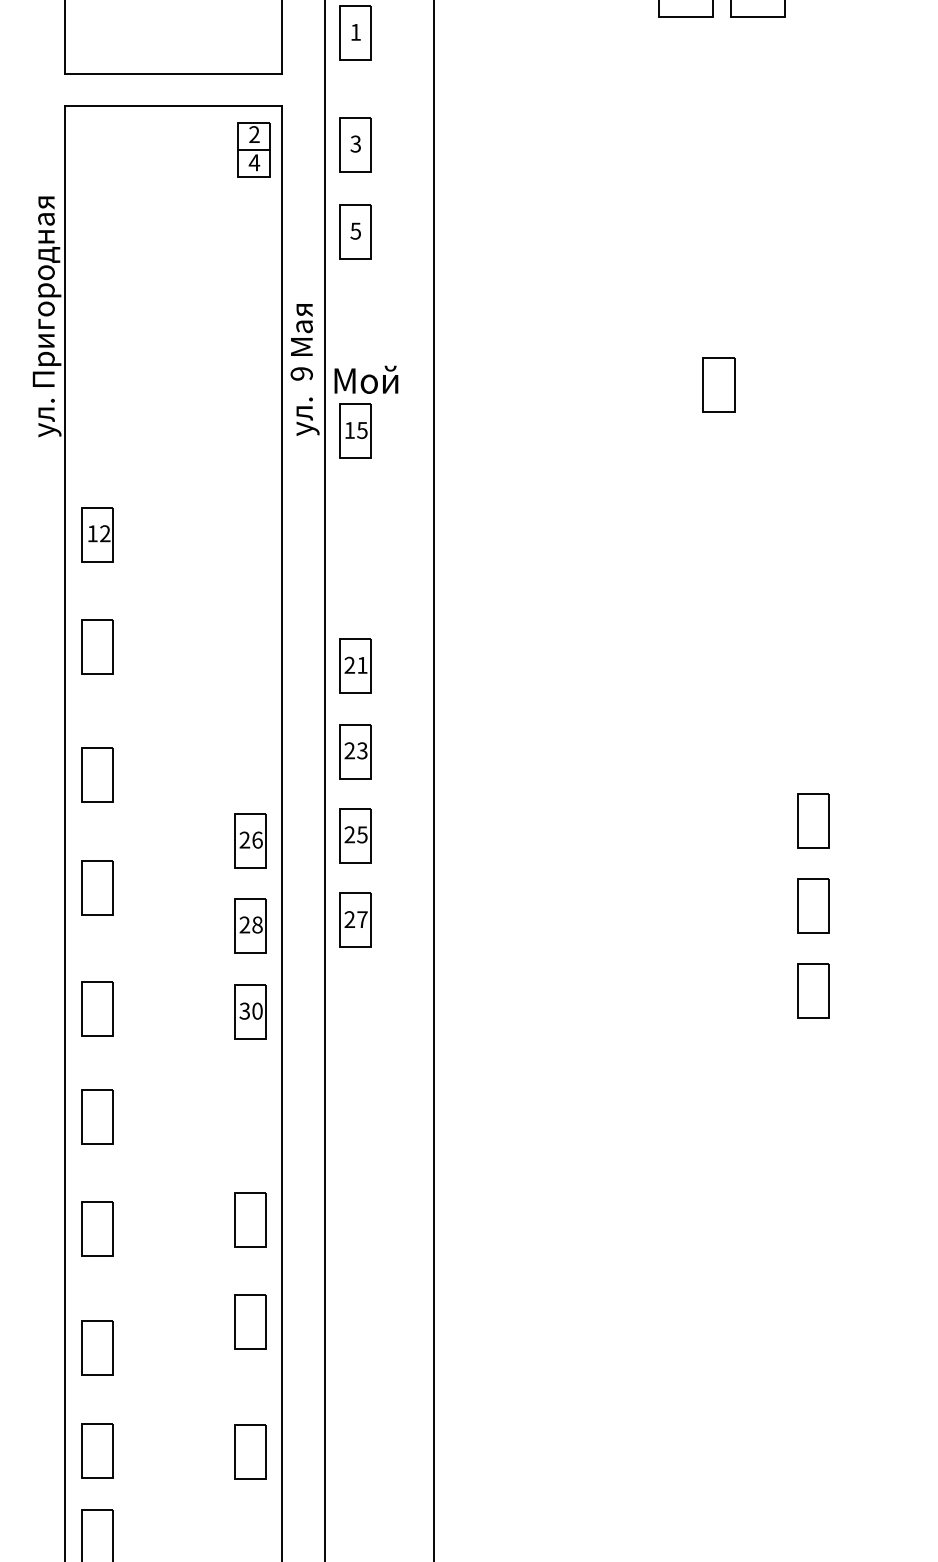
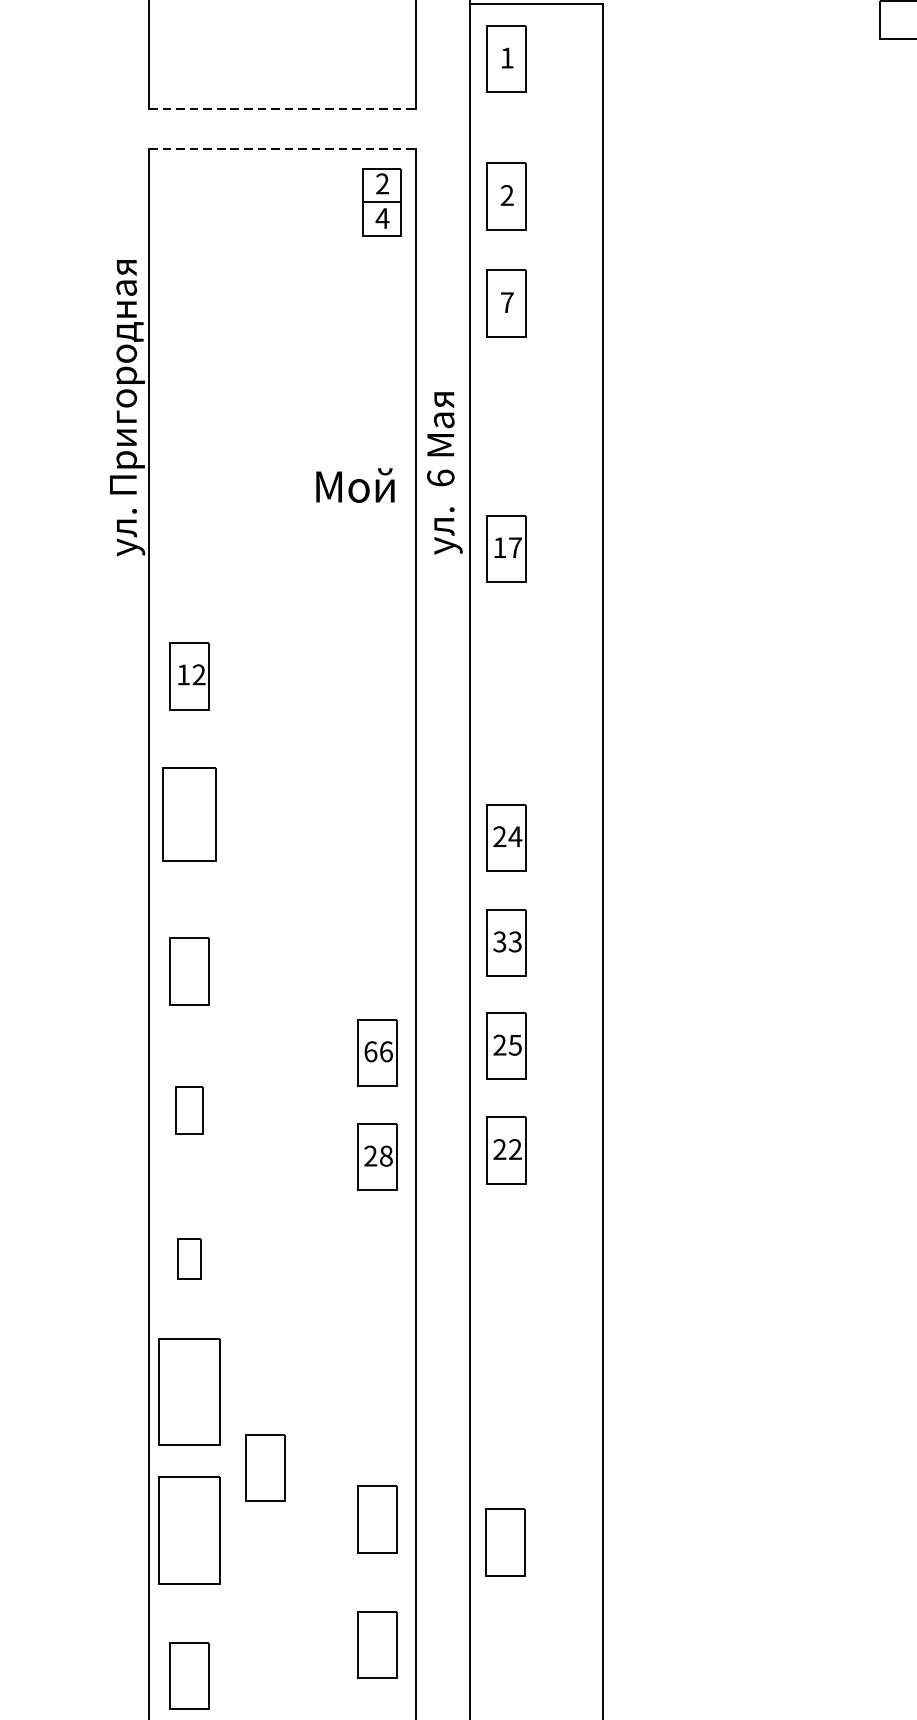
line: (173, 73) -> (282, 108), solid -> dashed
line: (173, 106) -> (282, 149), solid -> dashed
text: (355, 144) -> (506, 196), 3 -> 2
text: (355, 230) -> (506, 301), 5 -> 7
text: (301, 373) -> (440, 477), 9 -> 6
text: (366, 379) -> (355, 485), moved
text: (362, 430) -> (515, 547), 15 -> 17
part: (97, 646) -> (189, 813), size x1.4
text: (362, 665) -> (515, 836), 21 -> 24
text: (349, 750) -> (499, 941), 23 -> 33
text: (244, 839) -> (370, 1050), 26 -> 66
part: (97, 887) -> (189, 1110), size x0.7
text: (362, 919) -> (515, 1149), 27 -> 22
part: (97, 1008) -> (189, 1258), size x0.6
part: (250, 1011) -> (377, 1262), removed
part: (97, 1116) -> (189, 1391), size x1.6
part: (159, 1177) -> (265, 1466), added
part: (97, 1228) -> (189, 1529), size x1.6
part: (354, 1238) -> (505, 1541), added

